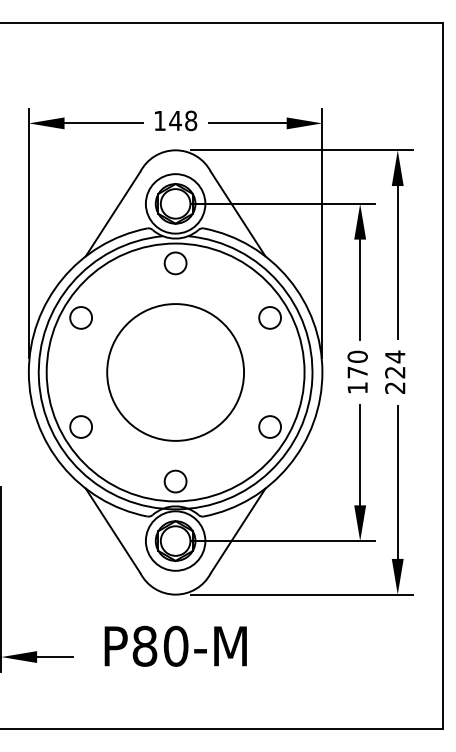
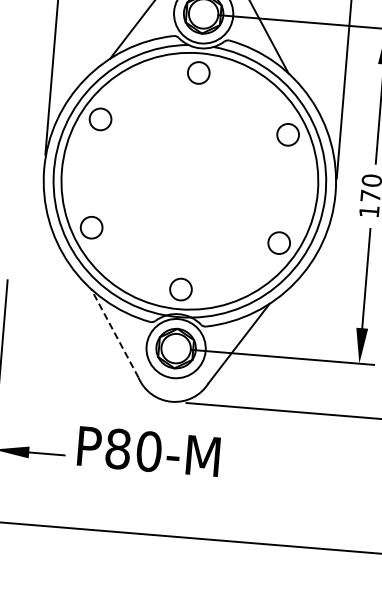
circle: (175, 372) -> (189, 181), removed
line: (112, 530) -> (114, 332), solid -> dashed
text: (175, 645) -> (148, 450), moved

